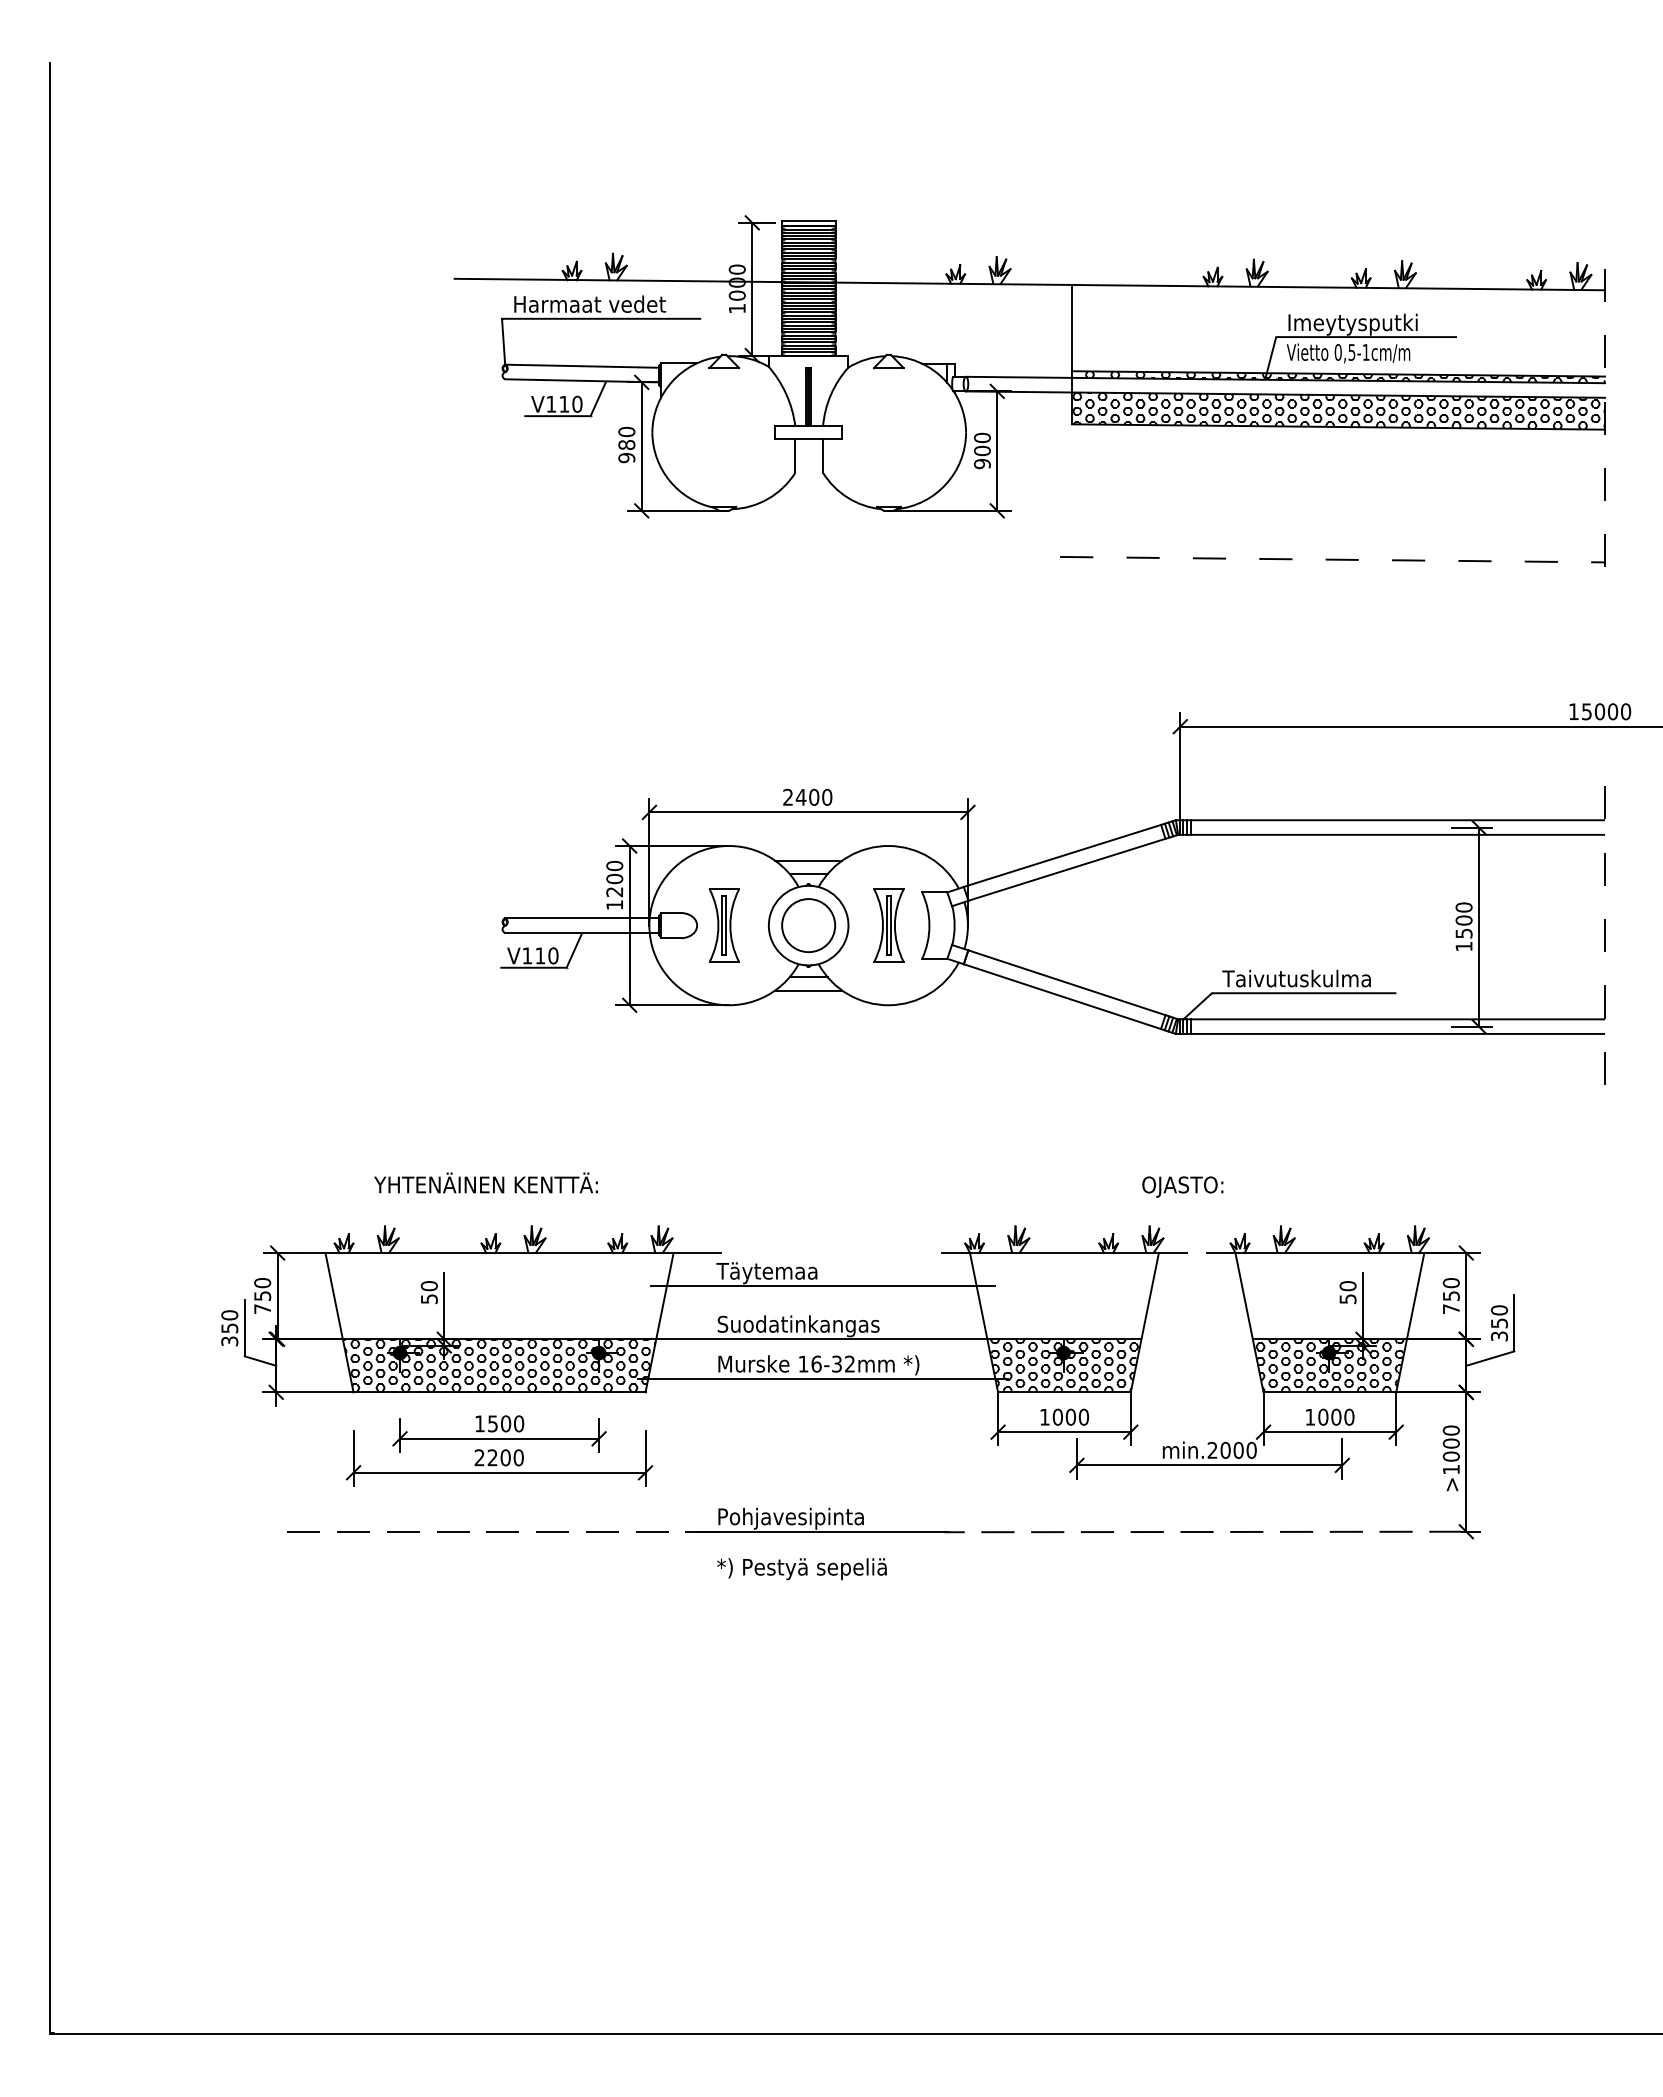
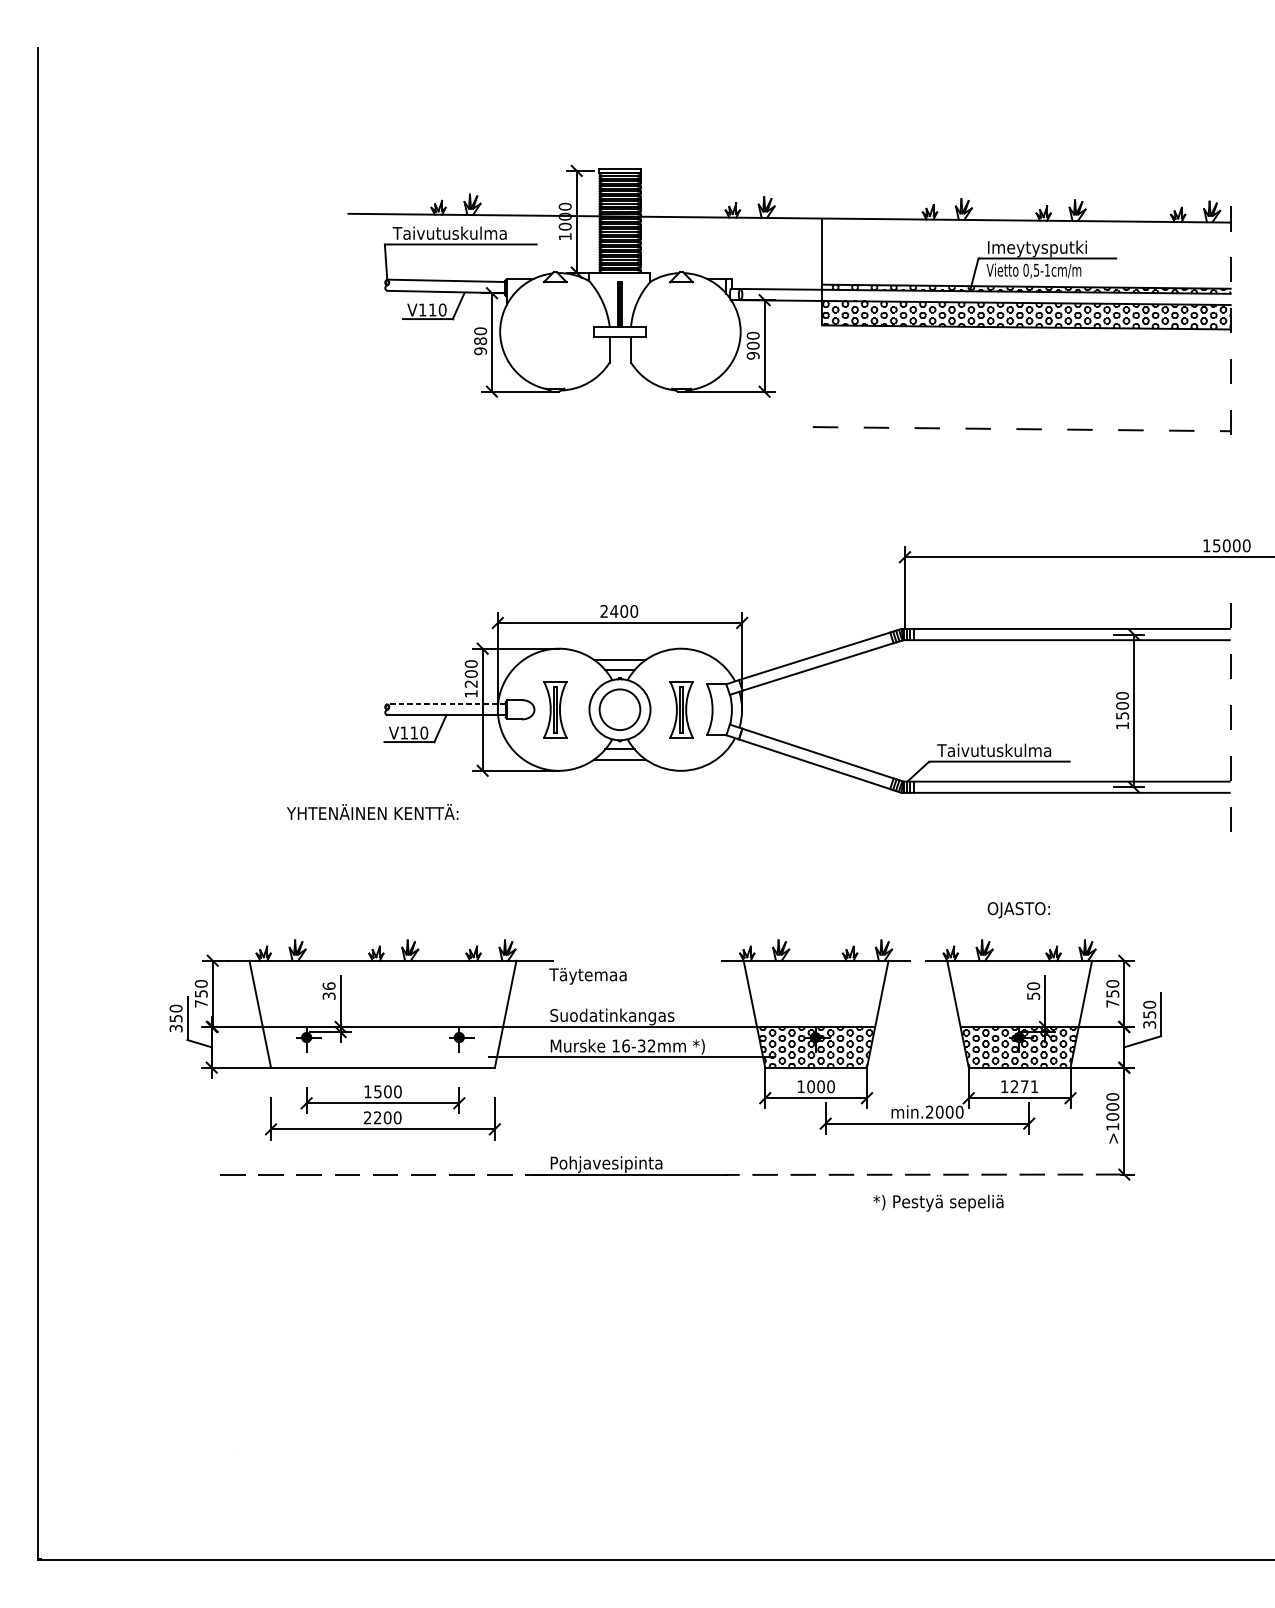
text: (589, 303) -> (451, 232), Harmaat vedet -> Taivutuskulma
line: (581, 918) -> (445, 704), solid -> dashed
text: (485, 1182) -> (372, 811), moved
text: (1182, 1186) -> (1018, 909), moved
line: (822, 1286) -> (630, 986), removed
text: (428, 1292) -> (328, 991), 50 -> 36
hatch: (499, 1365) -> (382, 1047), removed
text: (1336, 1416) -> (1024, 1086), 1000 -> 1271
text: (801, 1569) -> (938, 1203), moved

